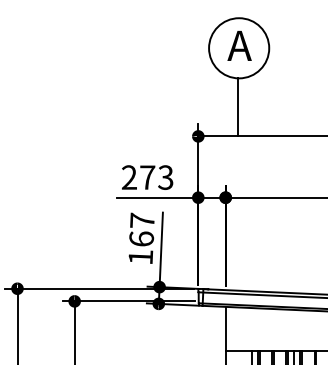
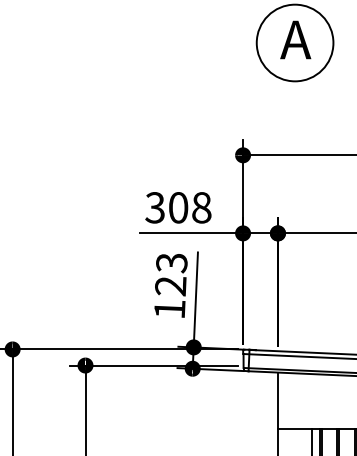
line: (238, 107) -> (294, 118), removed
text: (147, 177) -> (178, 207), 273 -> 308
text: (141, 229) -> (170, 273), 167 -> 123

